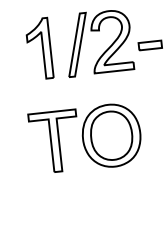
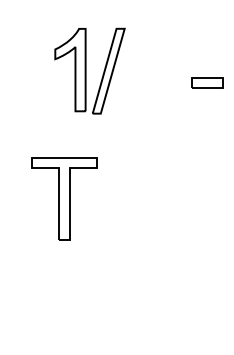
part: (111, 41) -> (155, 71), removed
part: (39, 49) -> (70, 70), moved
part: (111, 135) -> (141, 199), removed

